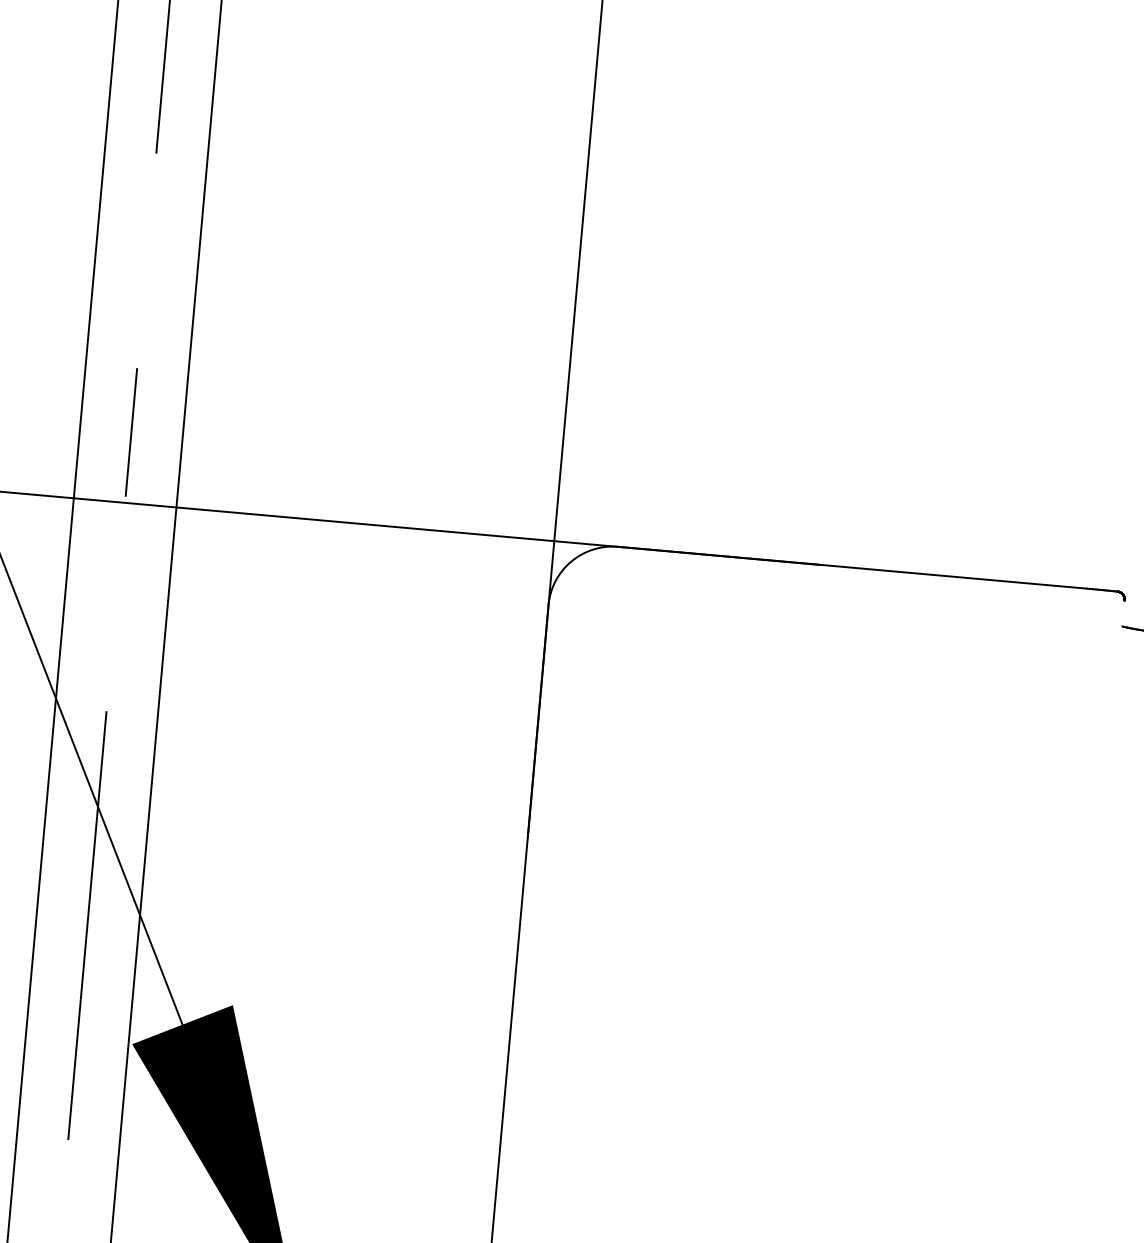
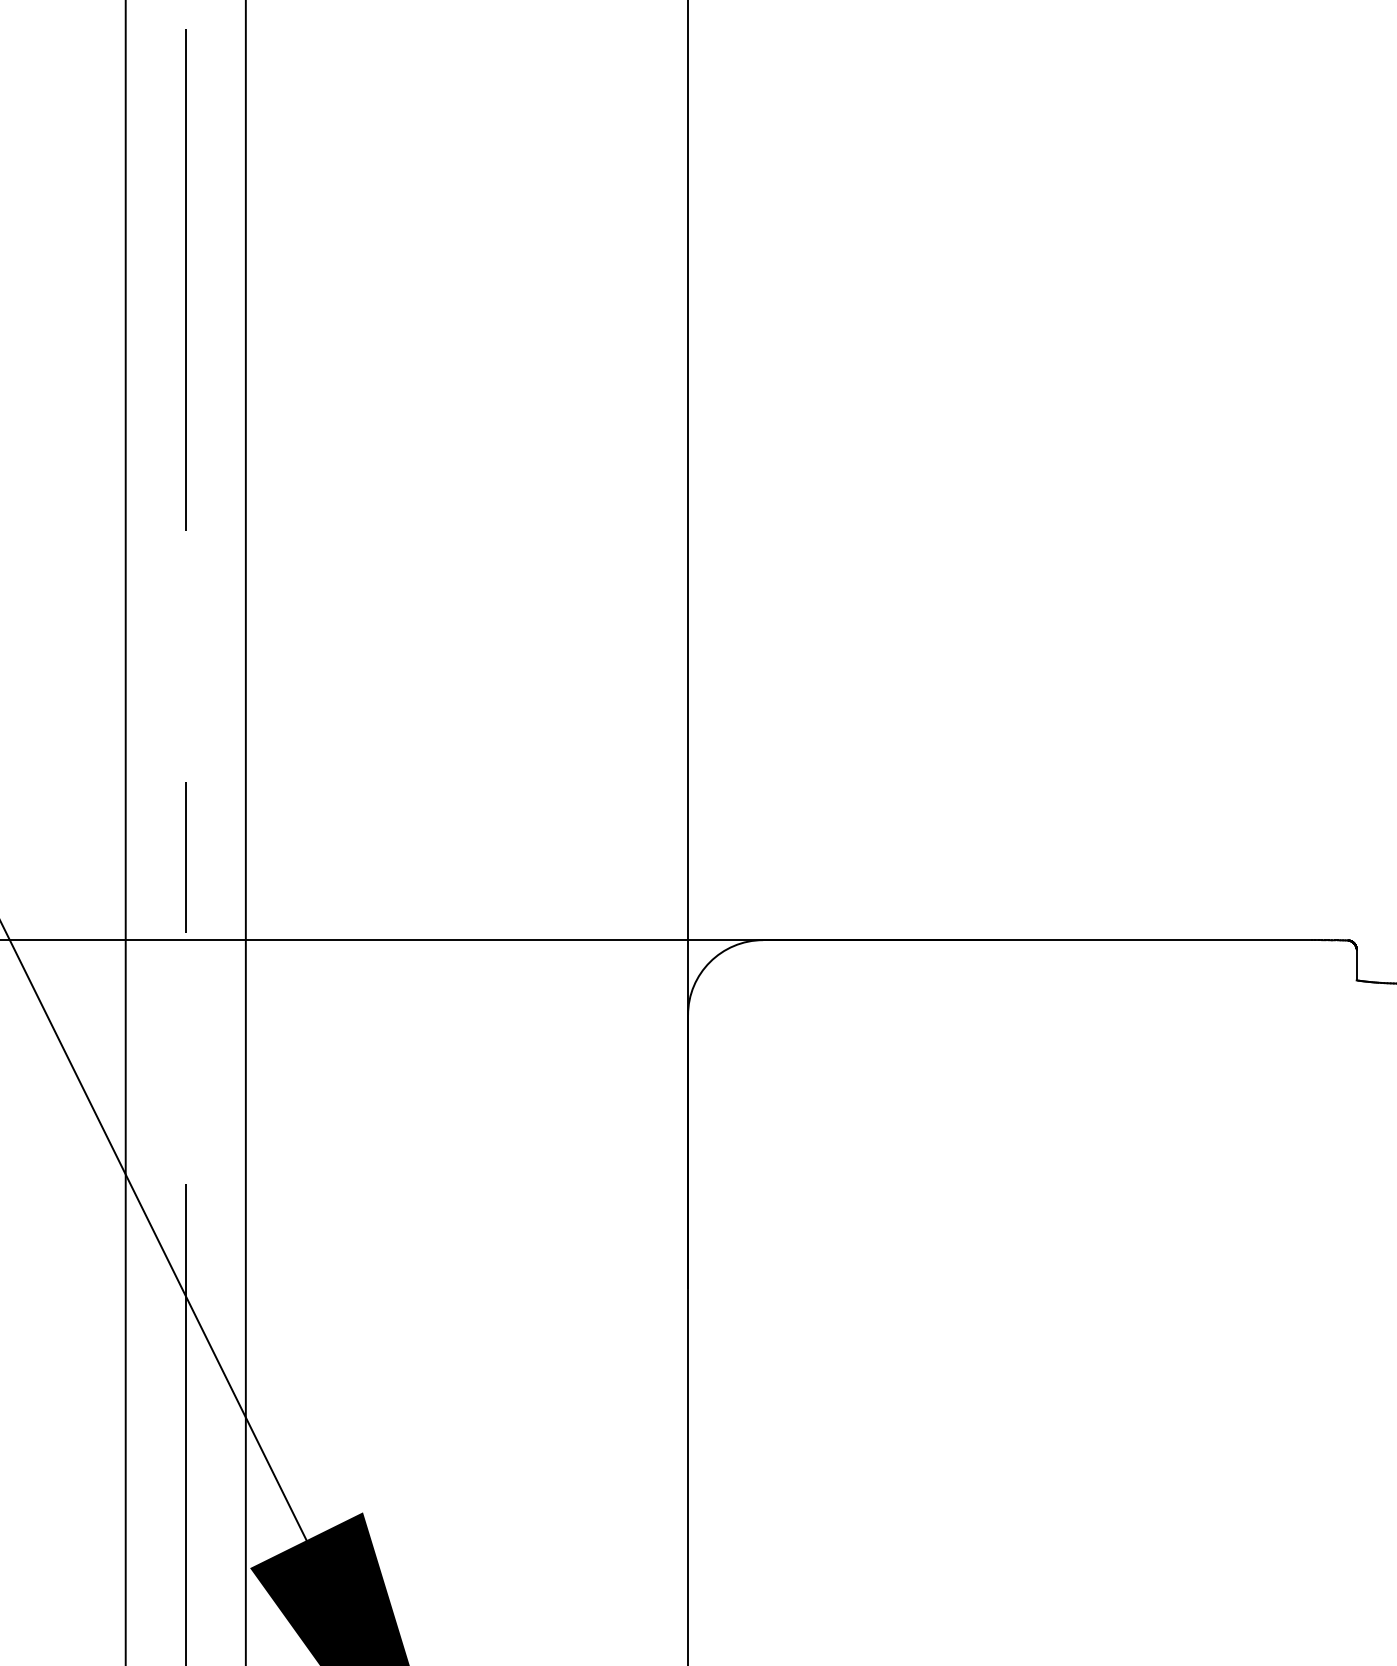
line: (1123, 612) -> (1356, 964), added

